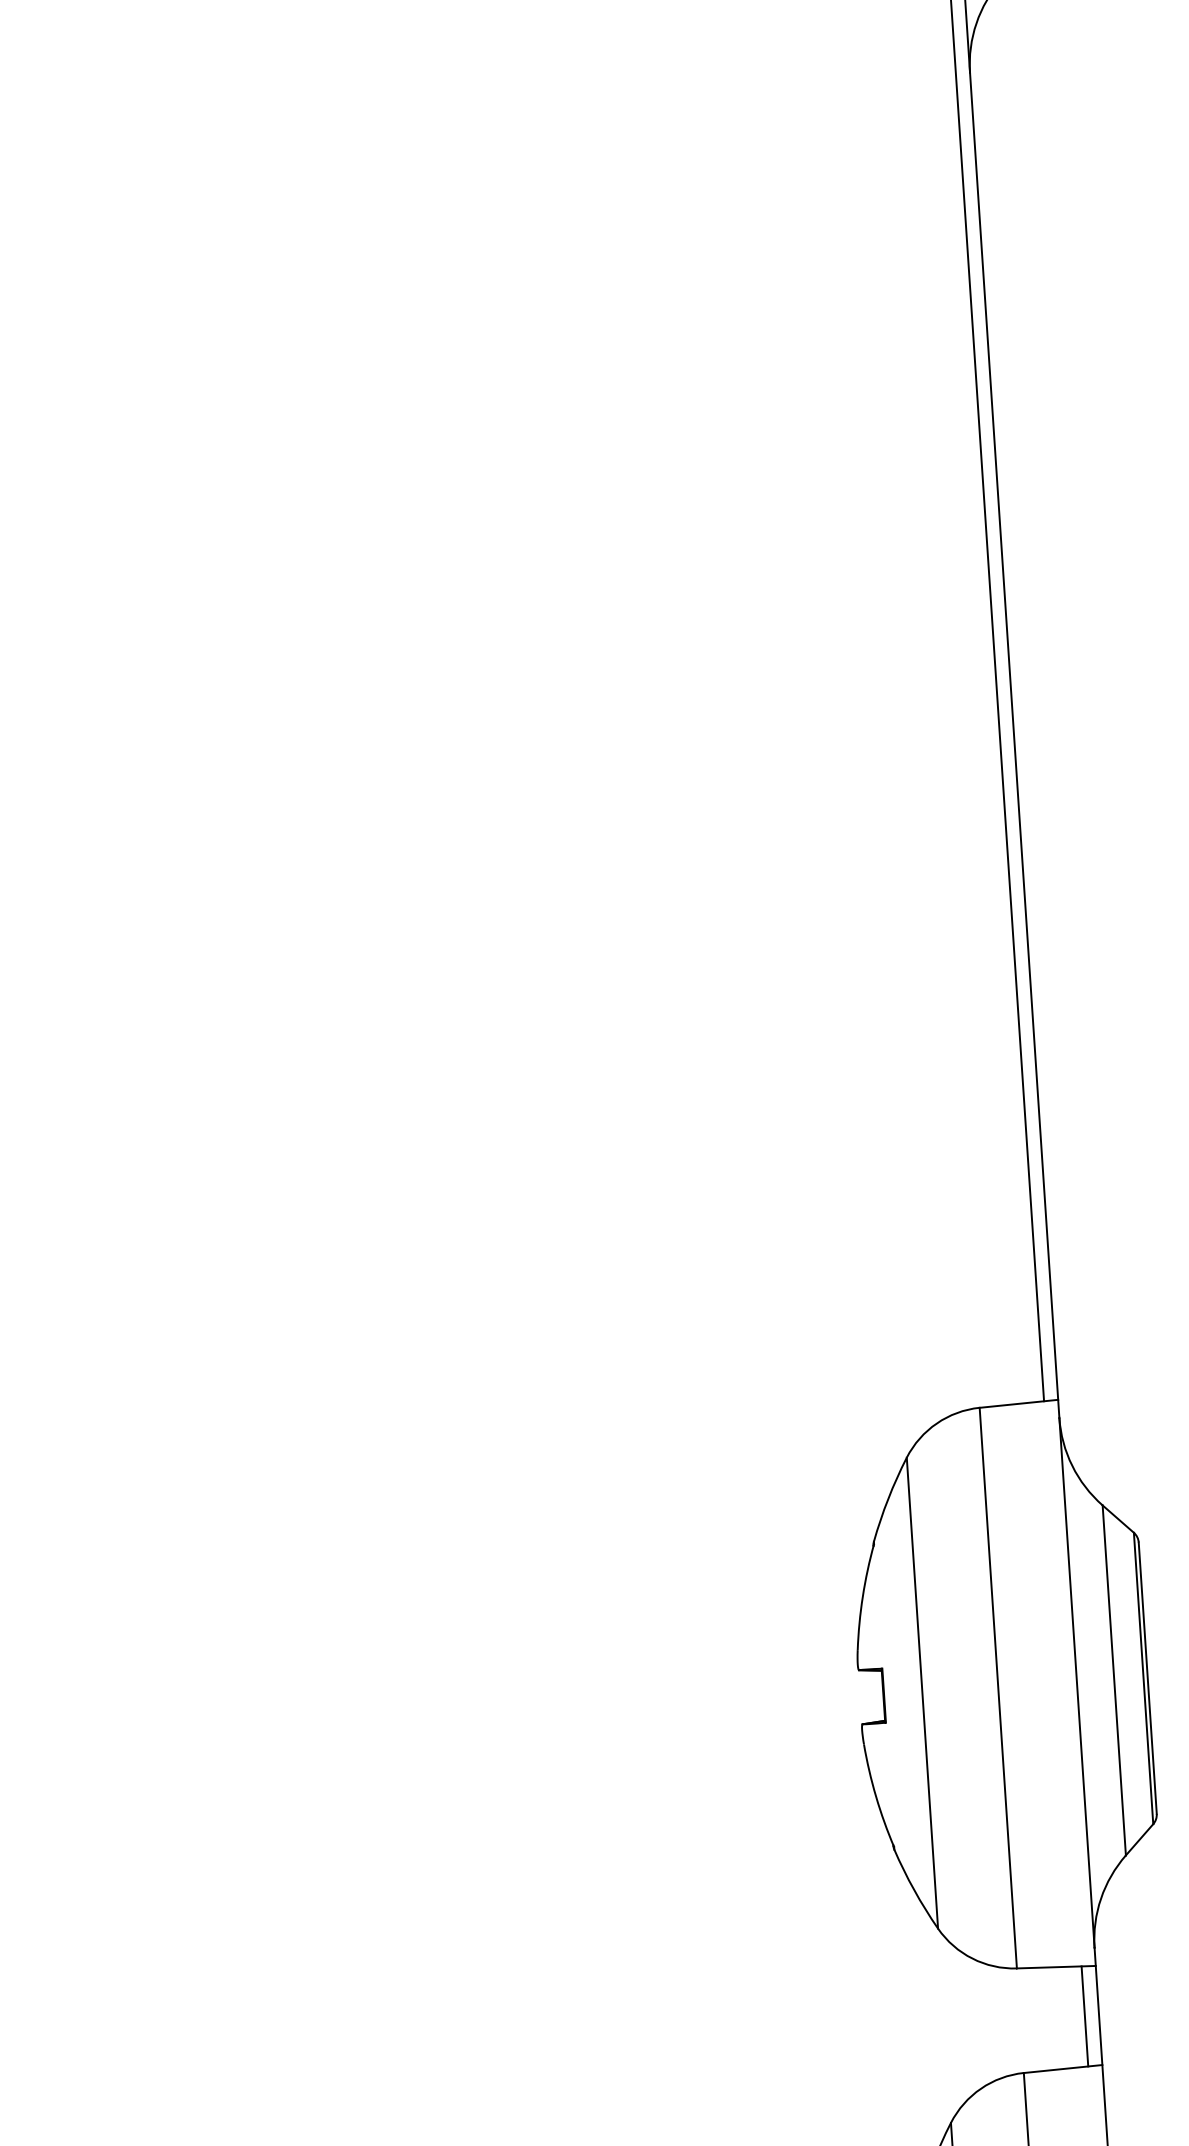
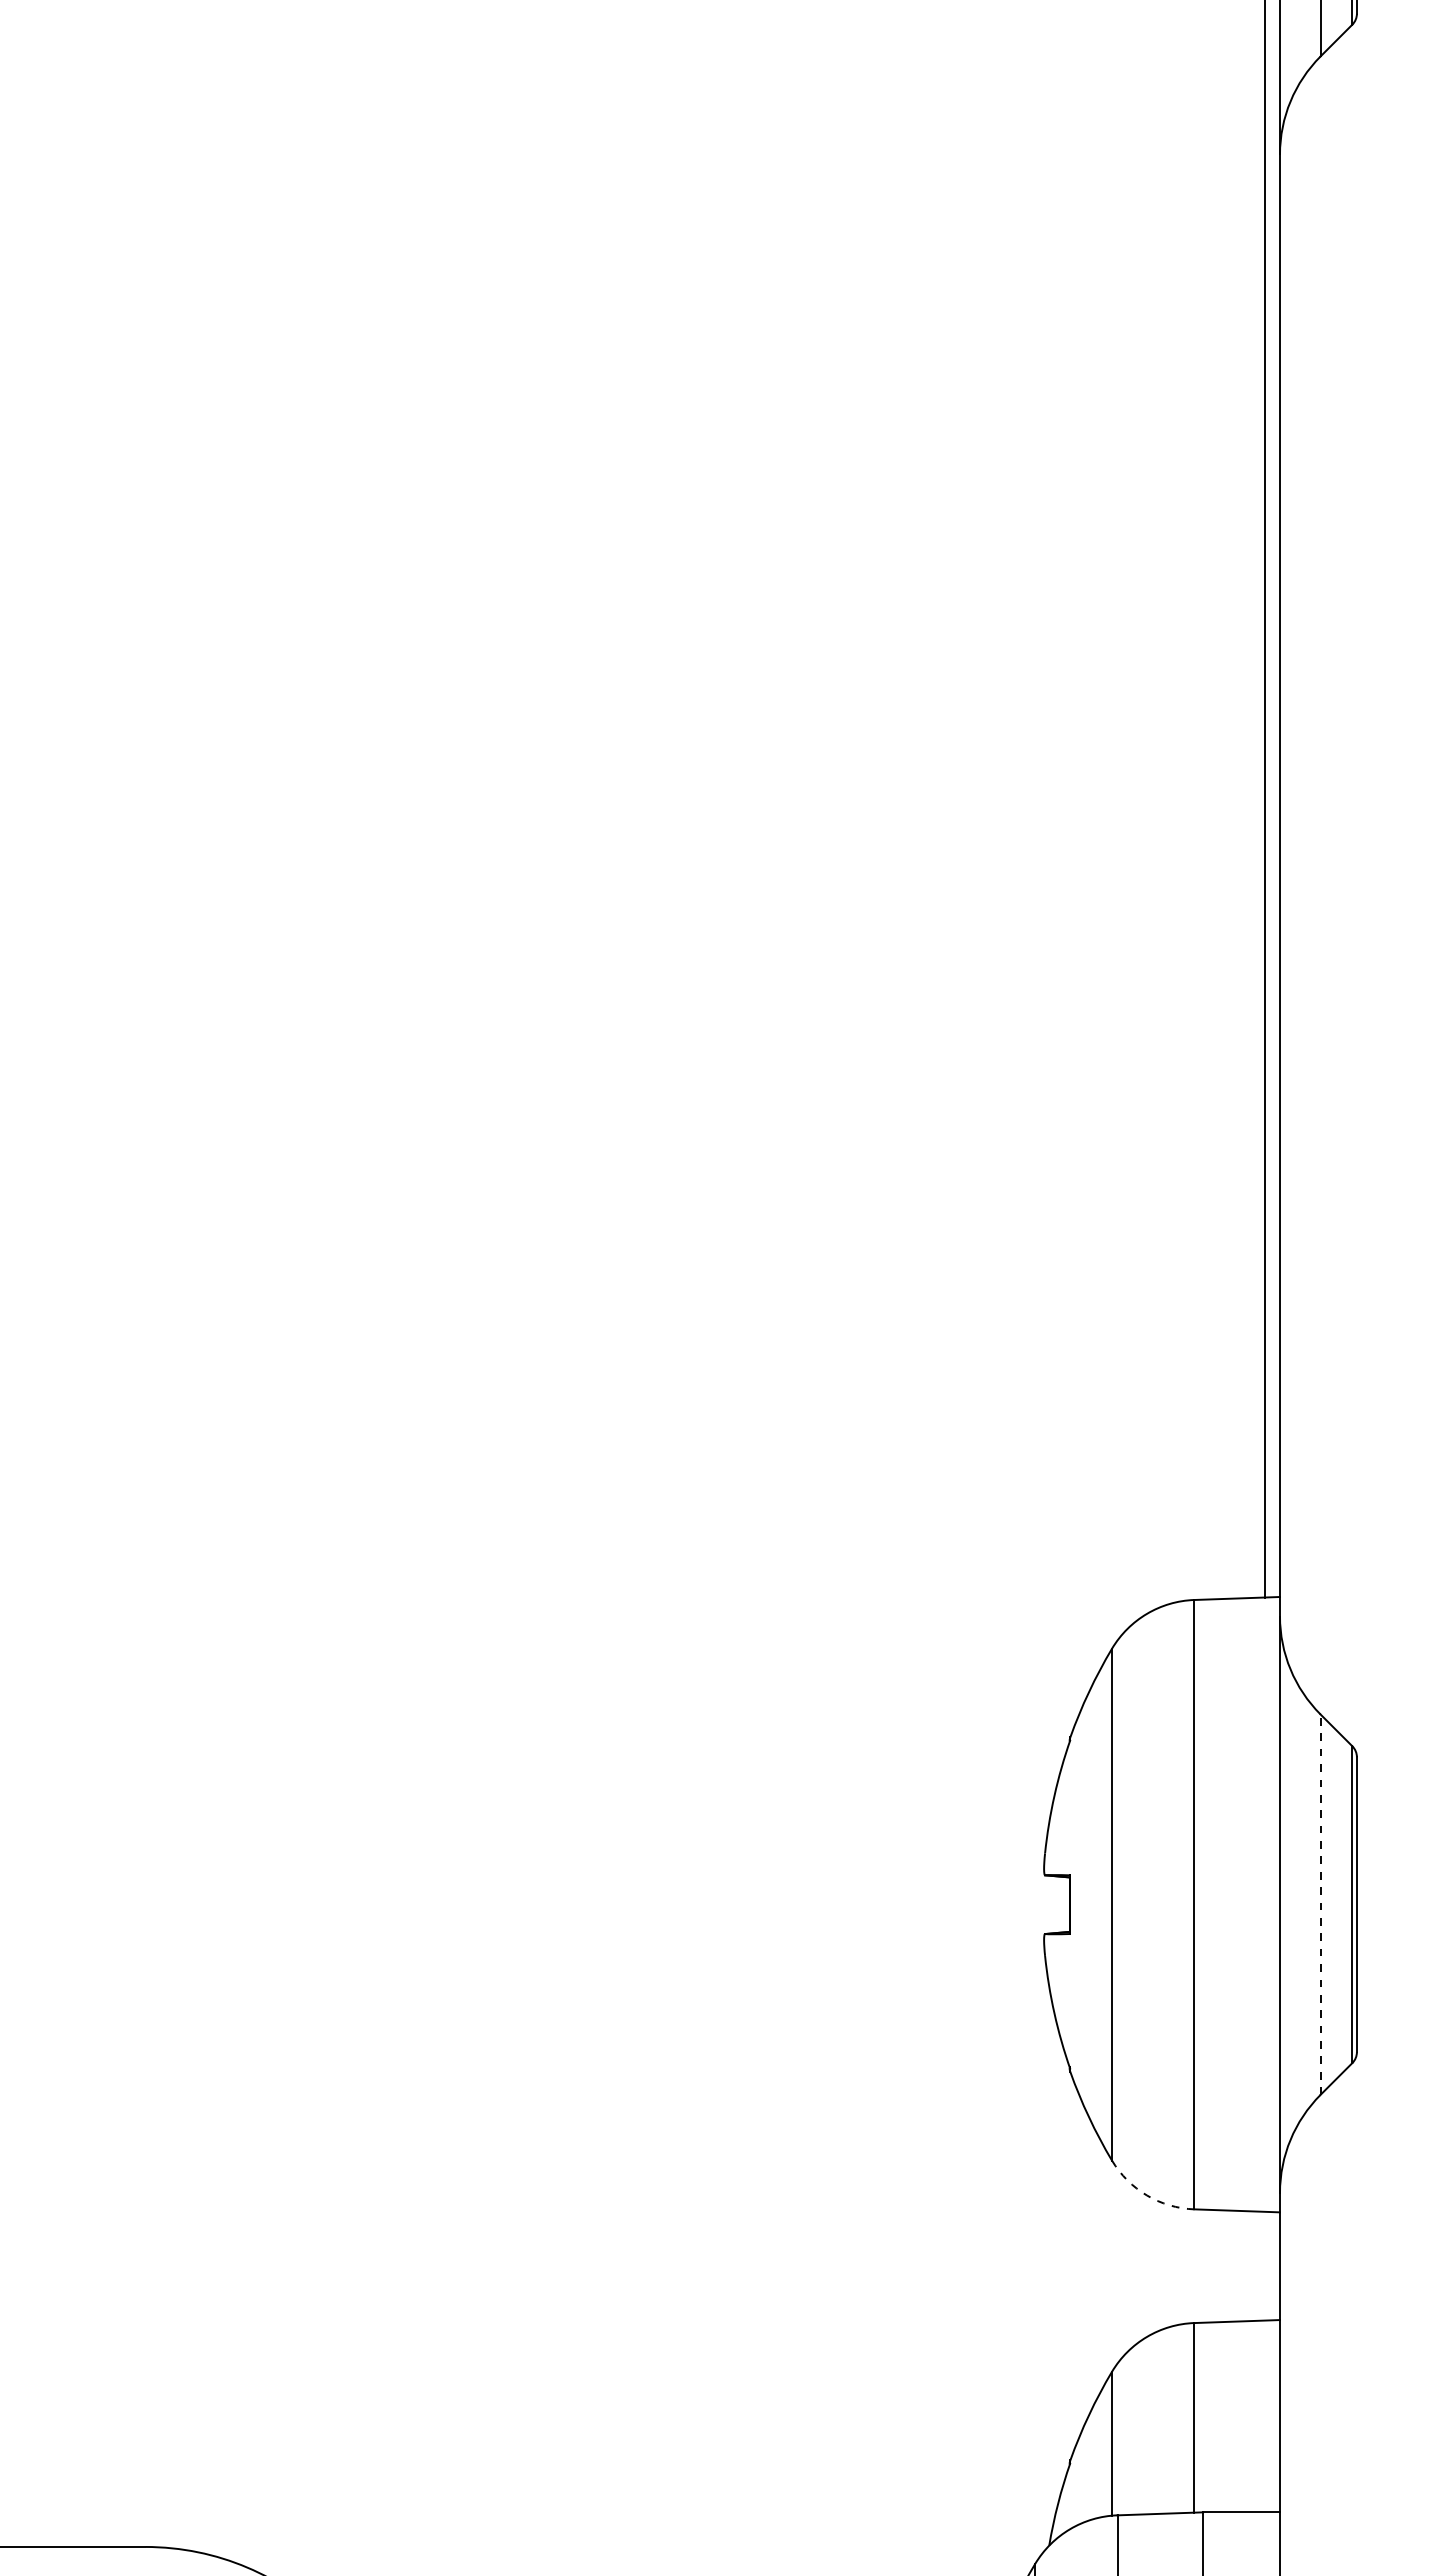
line: (1114, 1680) -> (1320, 1904), solid -> dashed
arc: (972, 1958) -> (1147, 2195), solid -> dashed
line: (1084, 2015) -> (1264, 2265), removed

